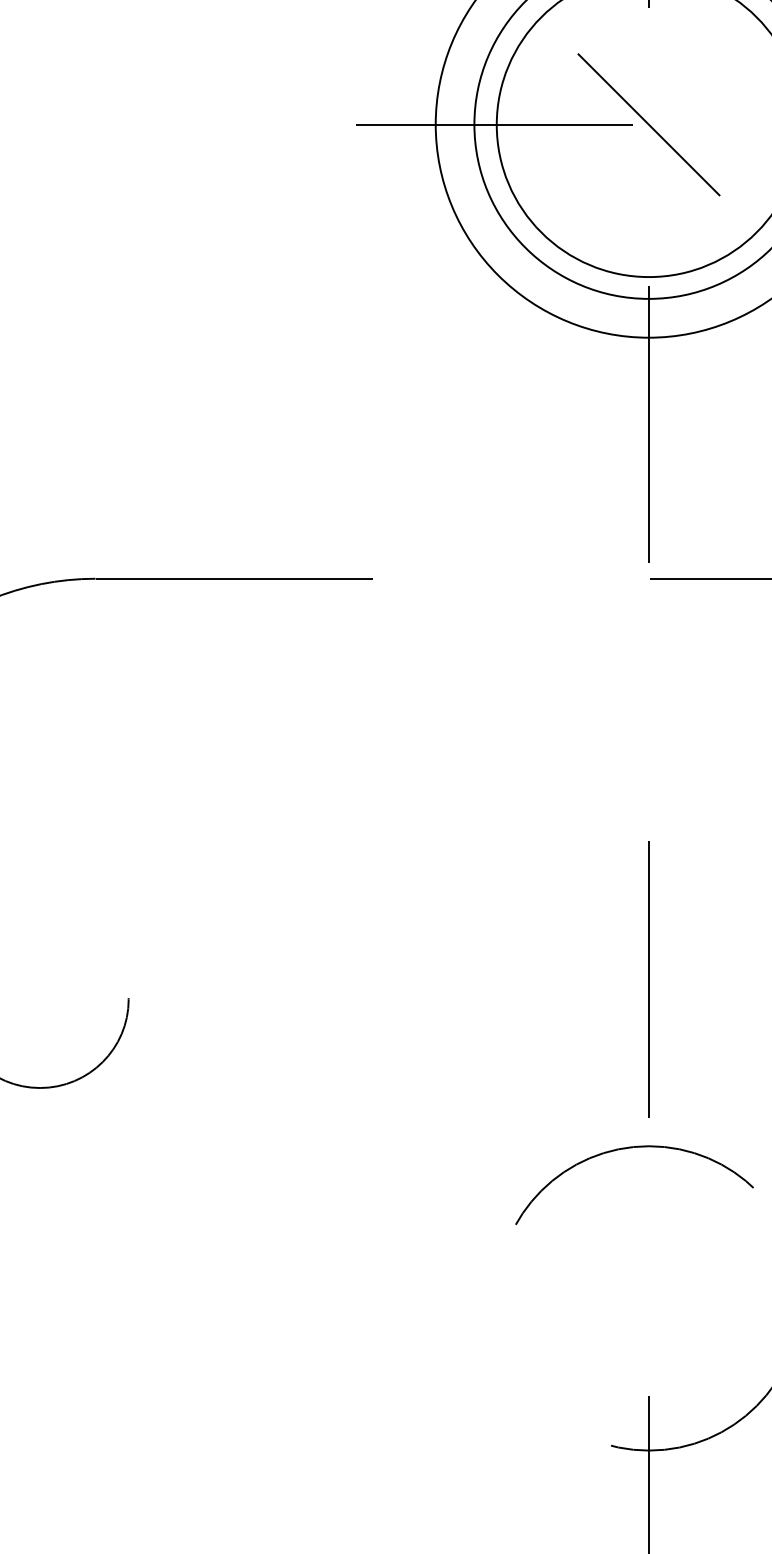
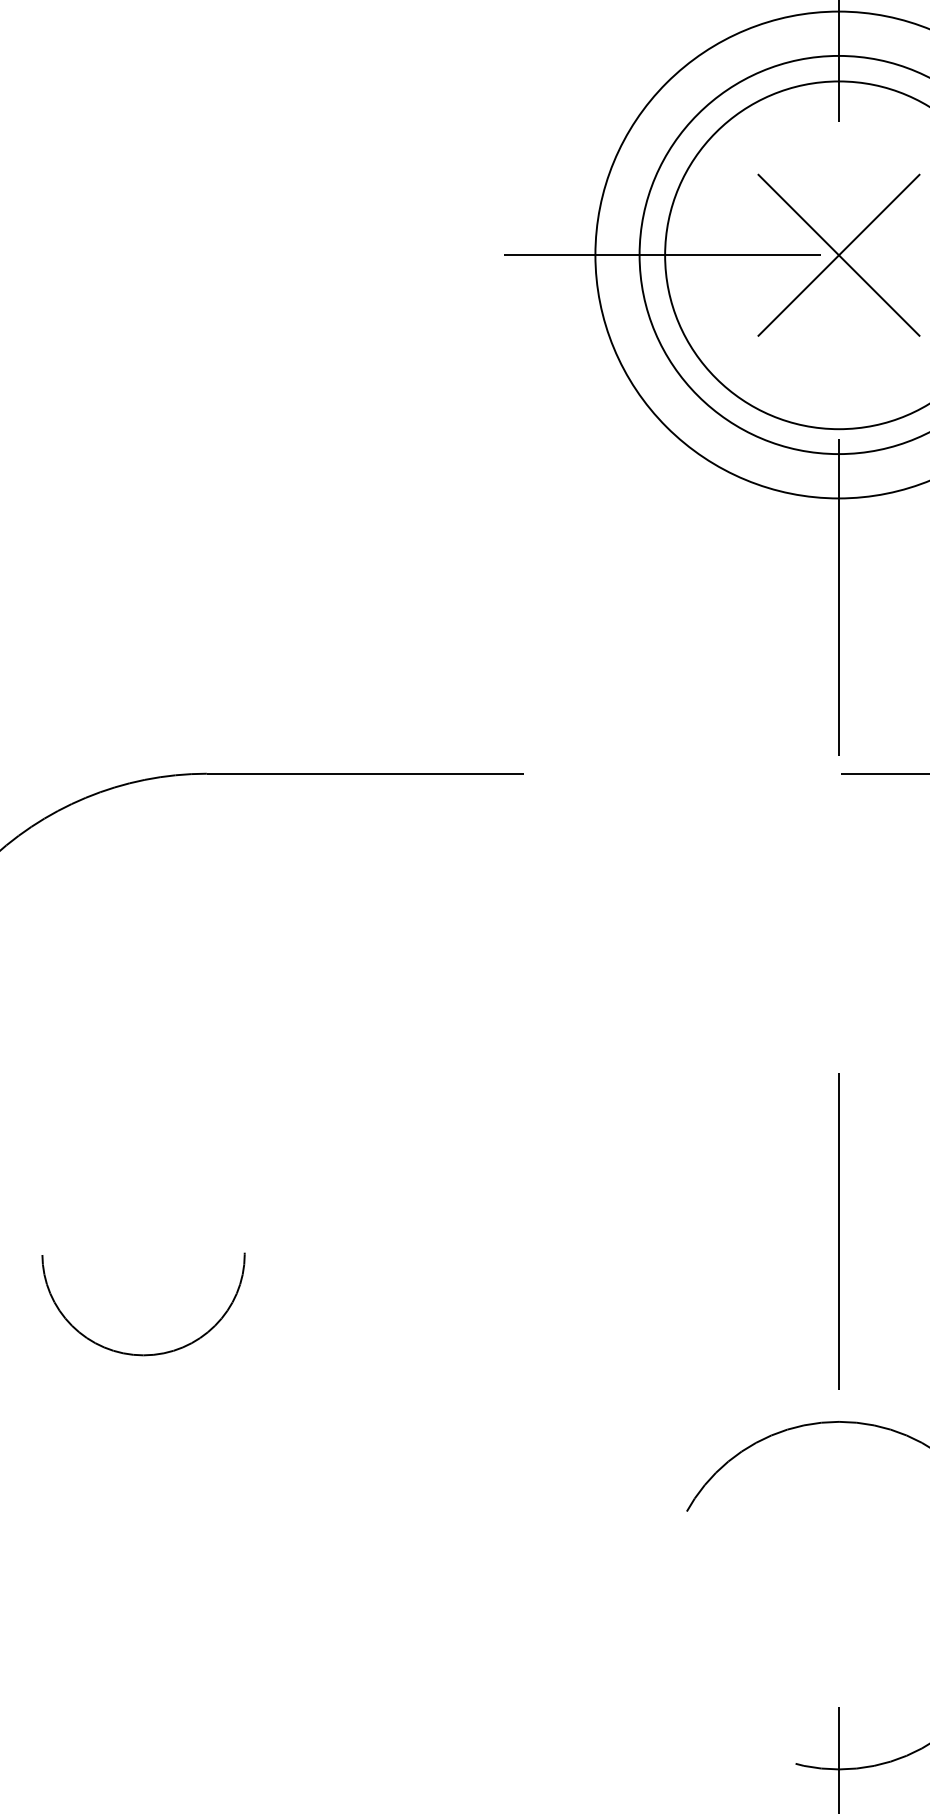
line: (648, 124) -> (838, 254), added

